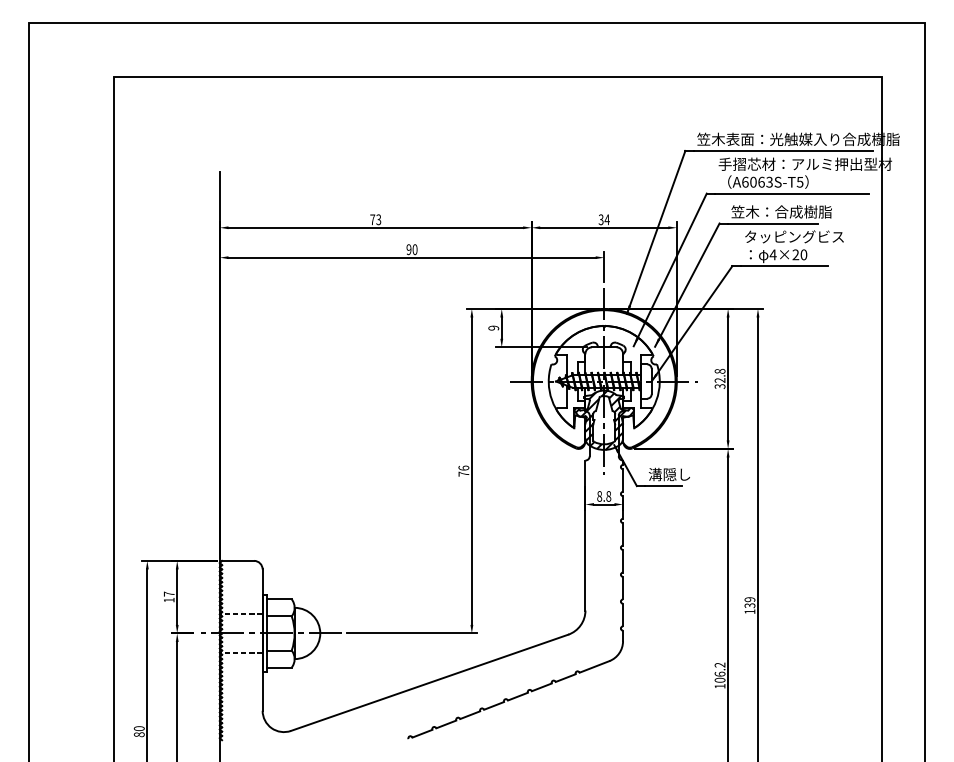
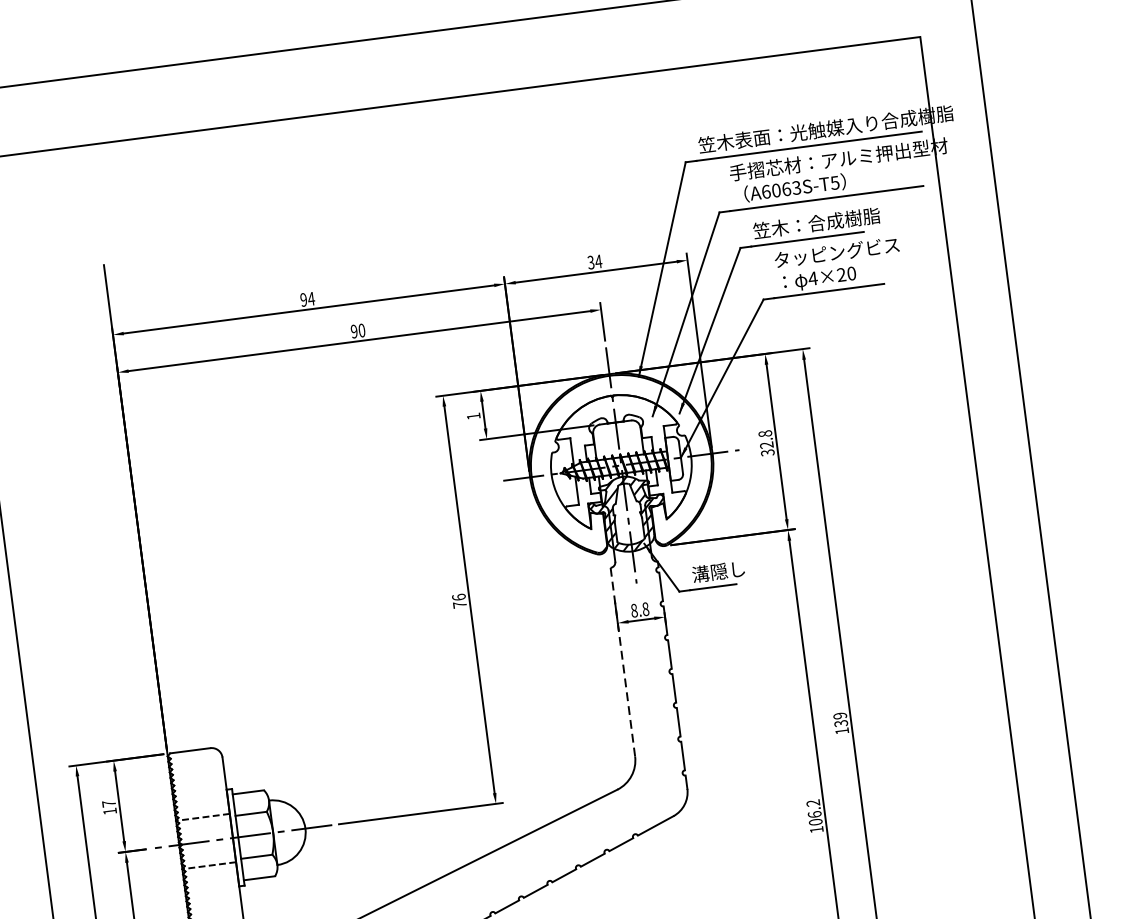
text: (375, 219) -> (307, 299), 73 -> 94
text: (493, 327) -> (473, 415), 9 -> 1
line: (585, 536) -> (623, 663), solid -> dashed

